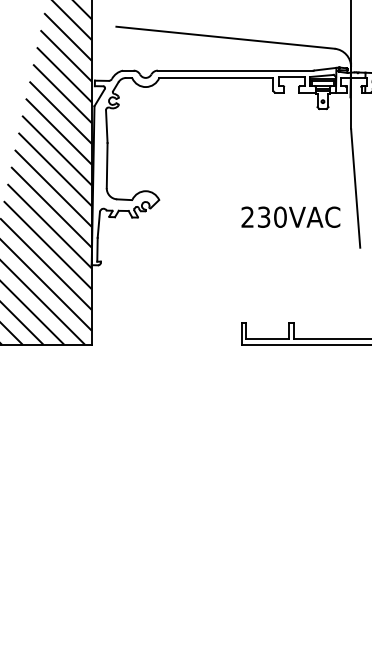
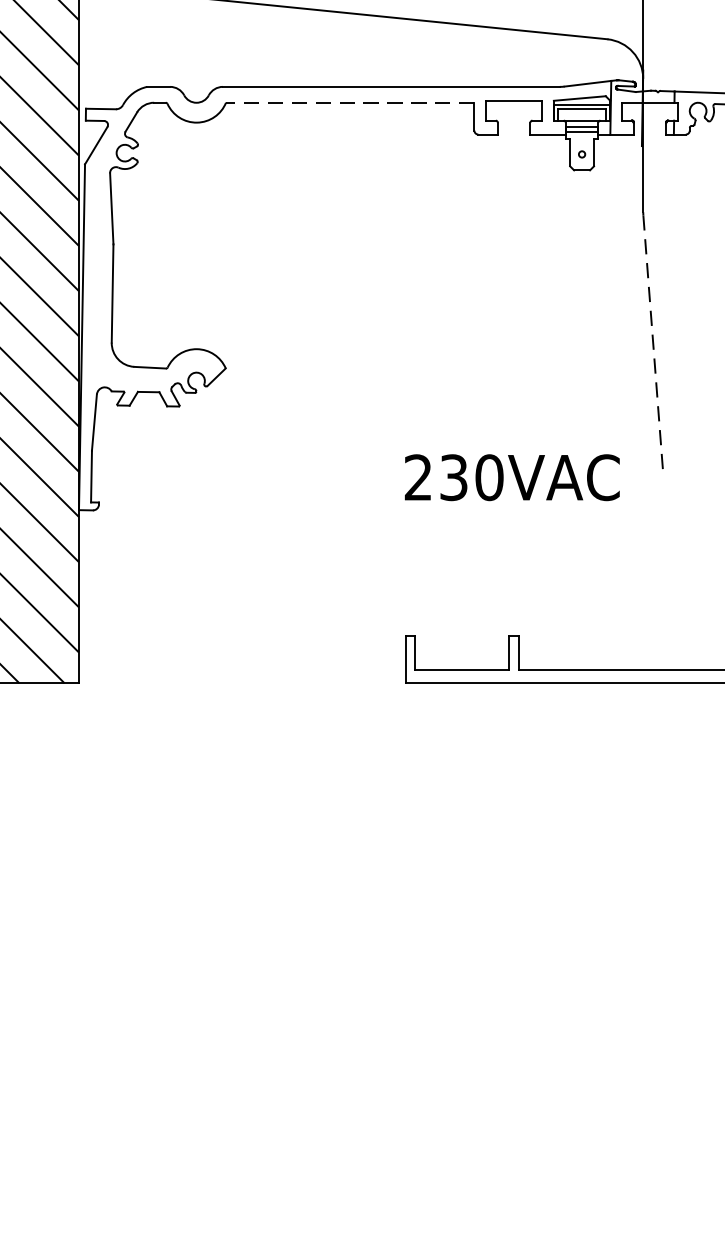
line: (215, 77) -> (348, 101), solid -> dashed
line: (355, 189) -> (652, 345), solid -> dashed
text: (290, 216) -> (511, 475), moved

